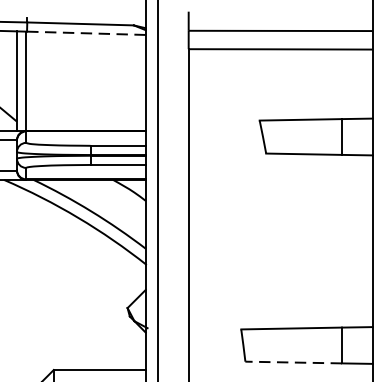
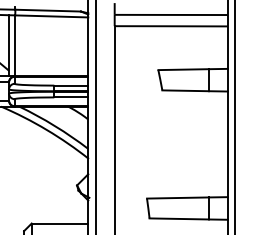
line: (85, 33) -> (51, 16), dashed -> solid
line: (294, 361) -> (179, 218), dashed -> solid

